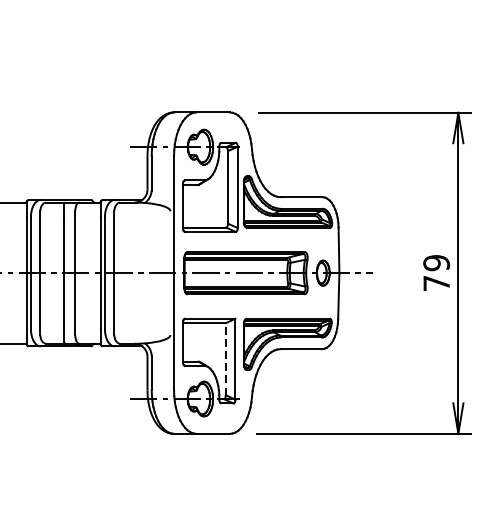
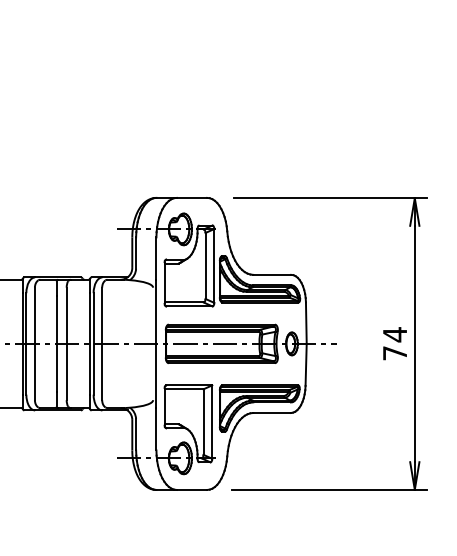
text: (436, 262) -> (394, 334), 79 -> 74
line: (225, 359) -> (203, 422), dashed -> solid

